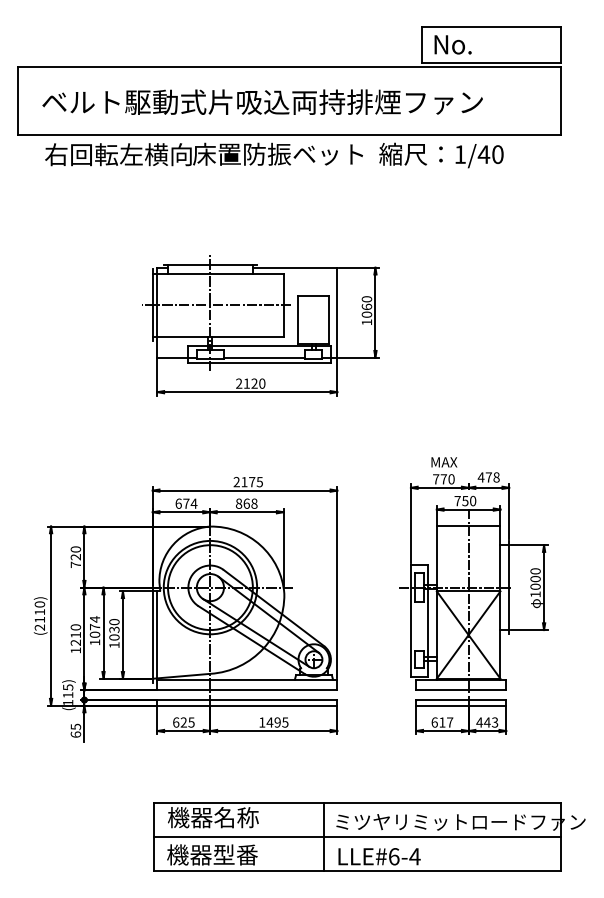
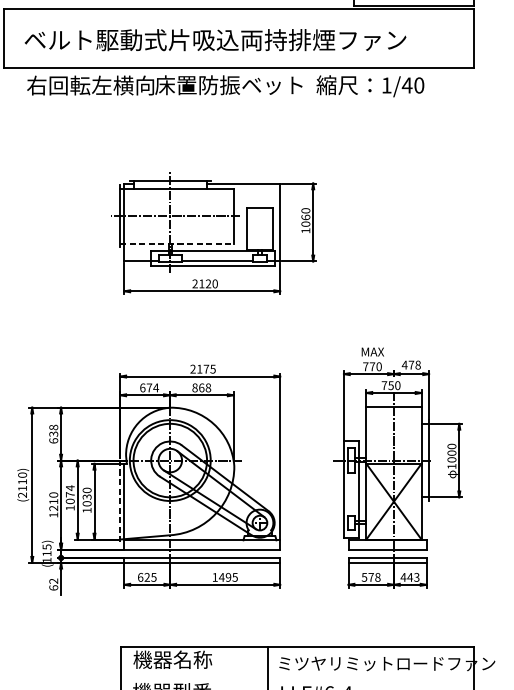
line: (218, 337) -> (177, 243), solid -> dashed
text: (75, 556) -> (53, 433), 720 -> 638
line: (152, 635) -> (120, 502), solid -> dashed
text: (442, 722) -> (371, 577), 617 -> 578
text: (75, 726) -> (53, 580), 65 -> 62
line: (357, 837) -> (297, 677), removed

